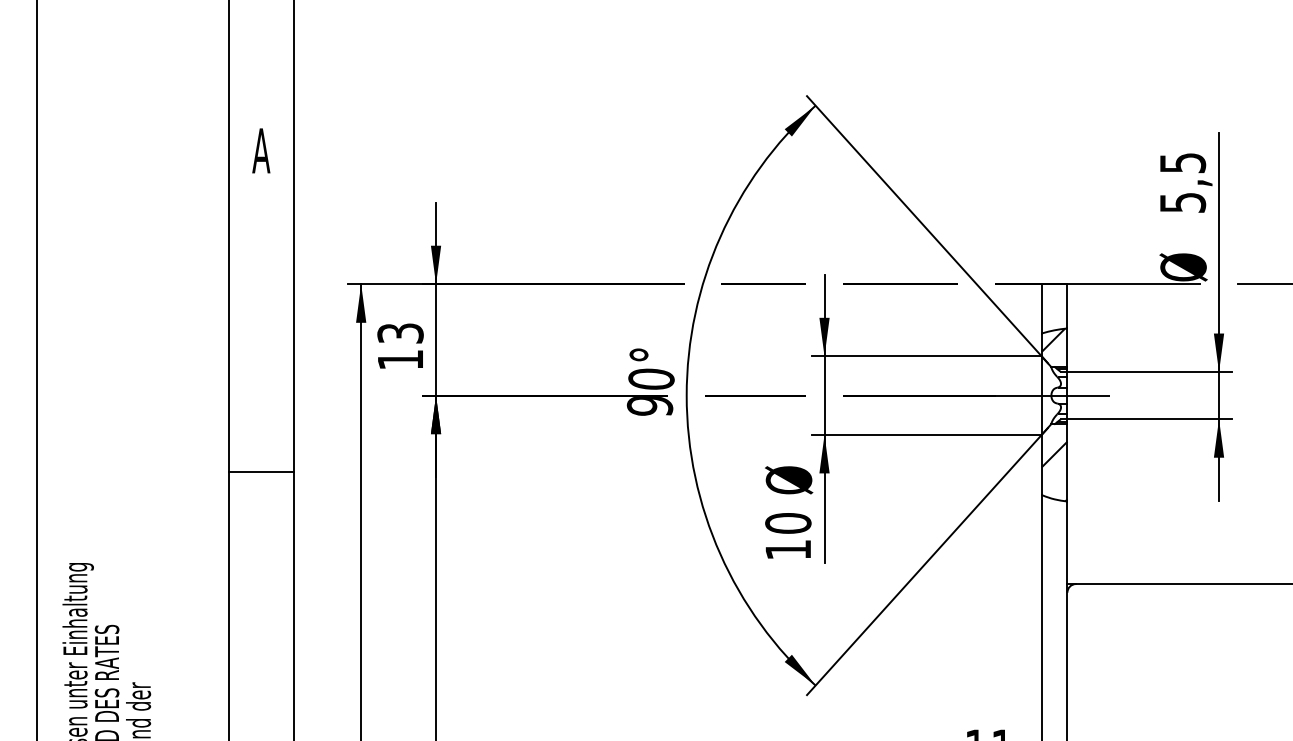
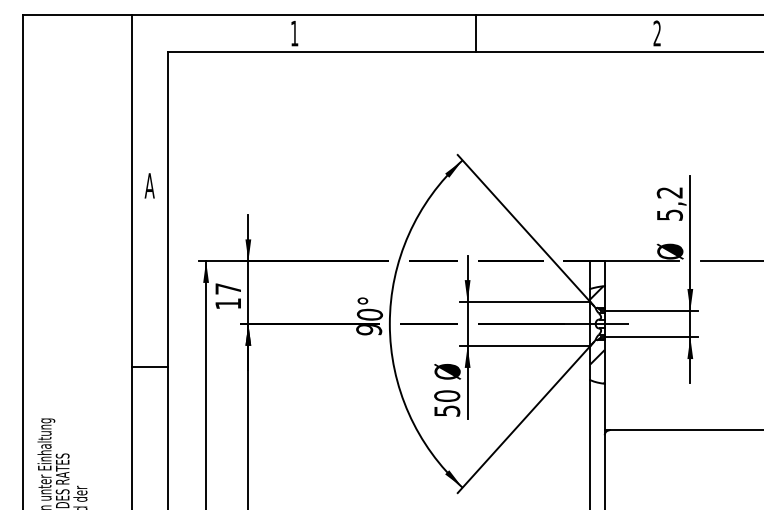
text: (1182, 162) -> (669, 192), 5,5 -> 5,2
text: (400, 332) -> (228, 288), 13 -> 17
text: (788, 548) -> (447, 410), 10 -> 50

